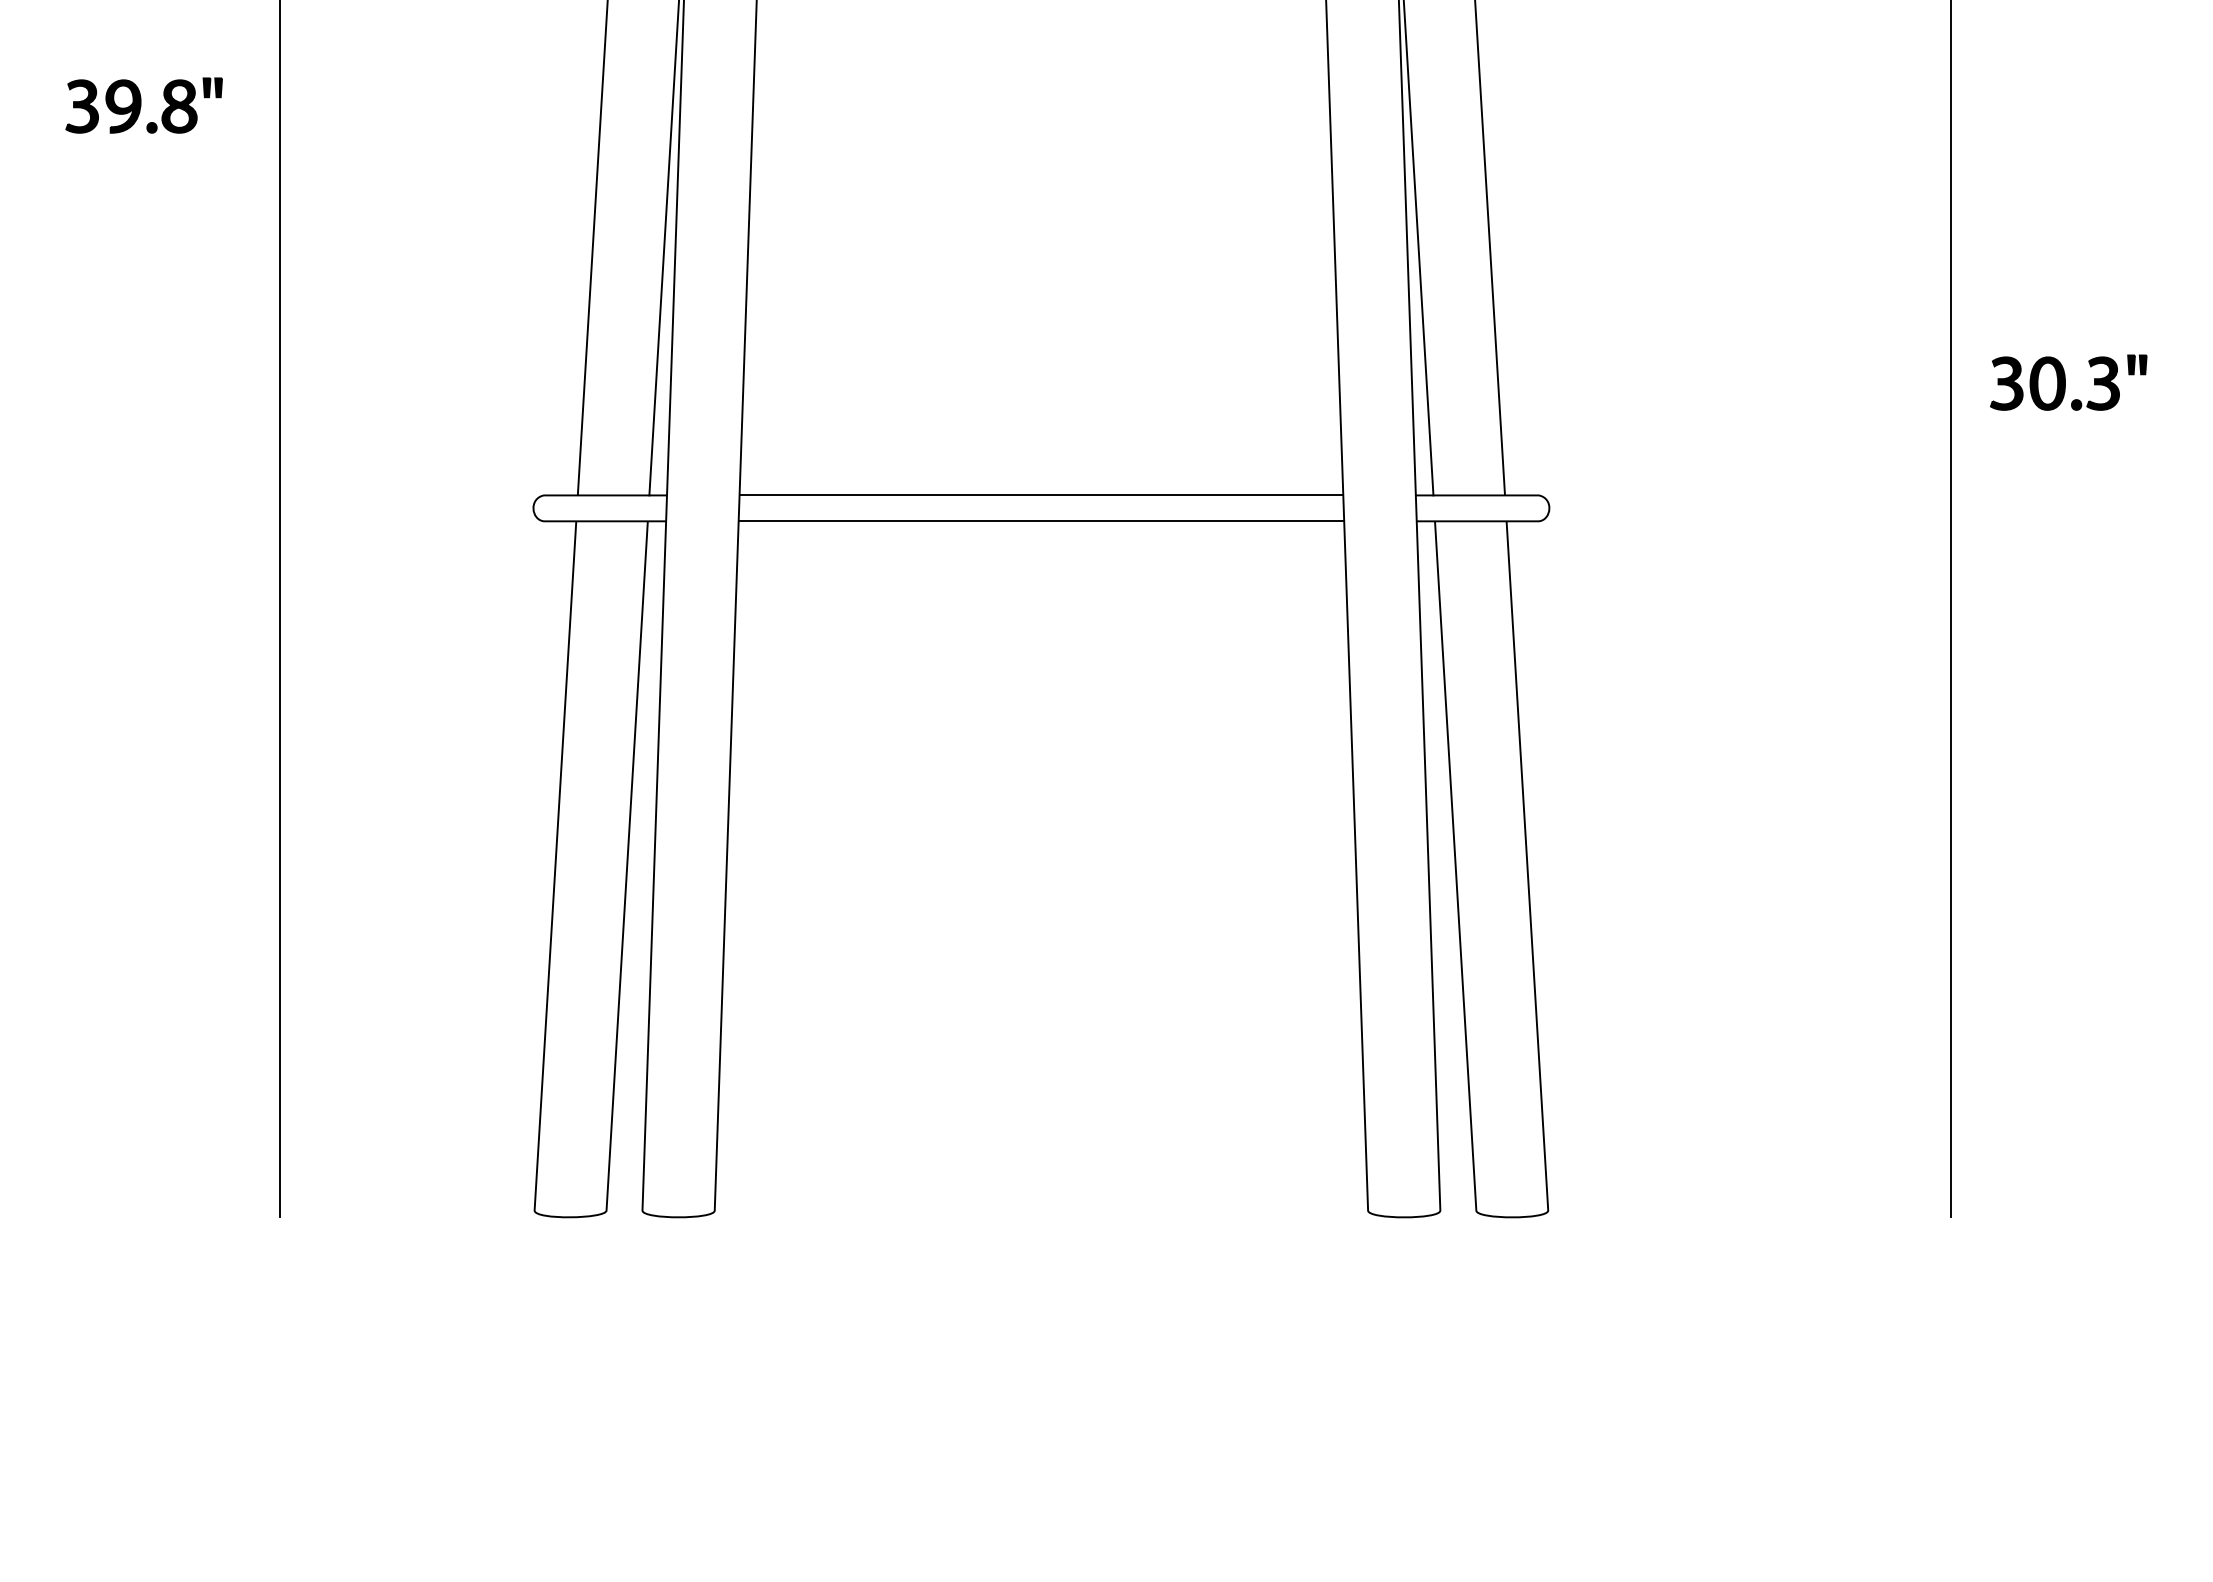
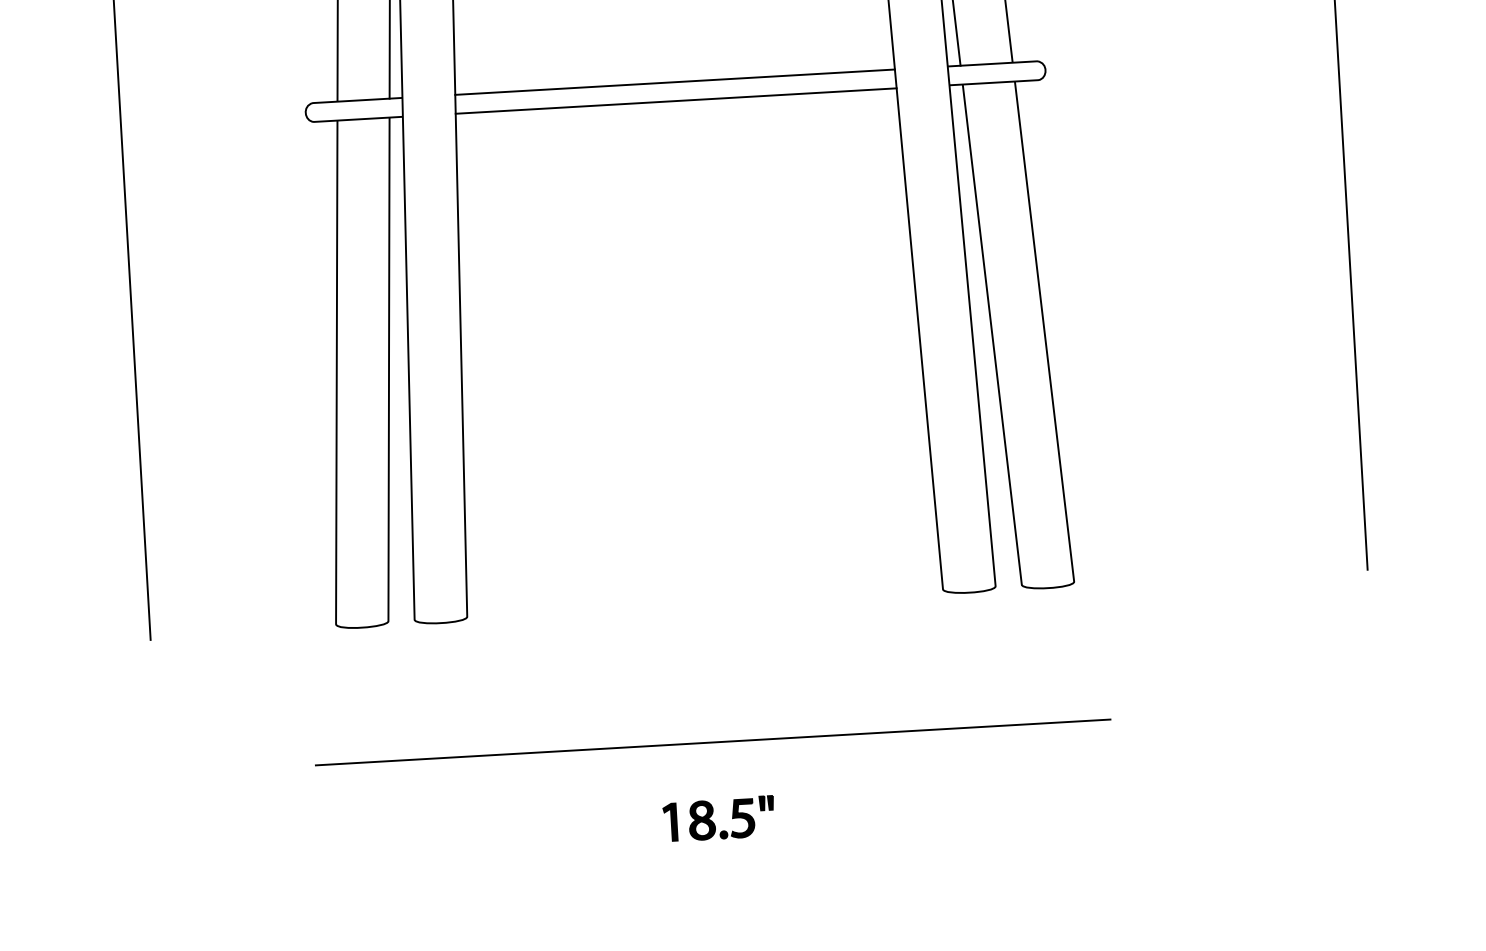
line: (1041, 1401) -> (713, 741), added
part: (1036, 1512) -> (714, 823), added

